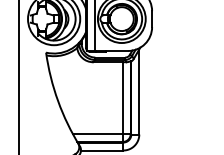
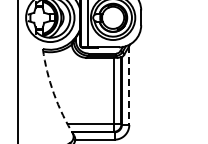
line: (139, 92) -> (129, 85), solid -> dashed
arc: (58, 100) -> (54, 93), solid -> dashed

